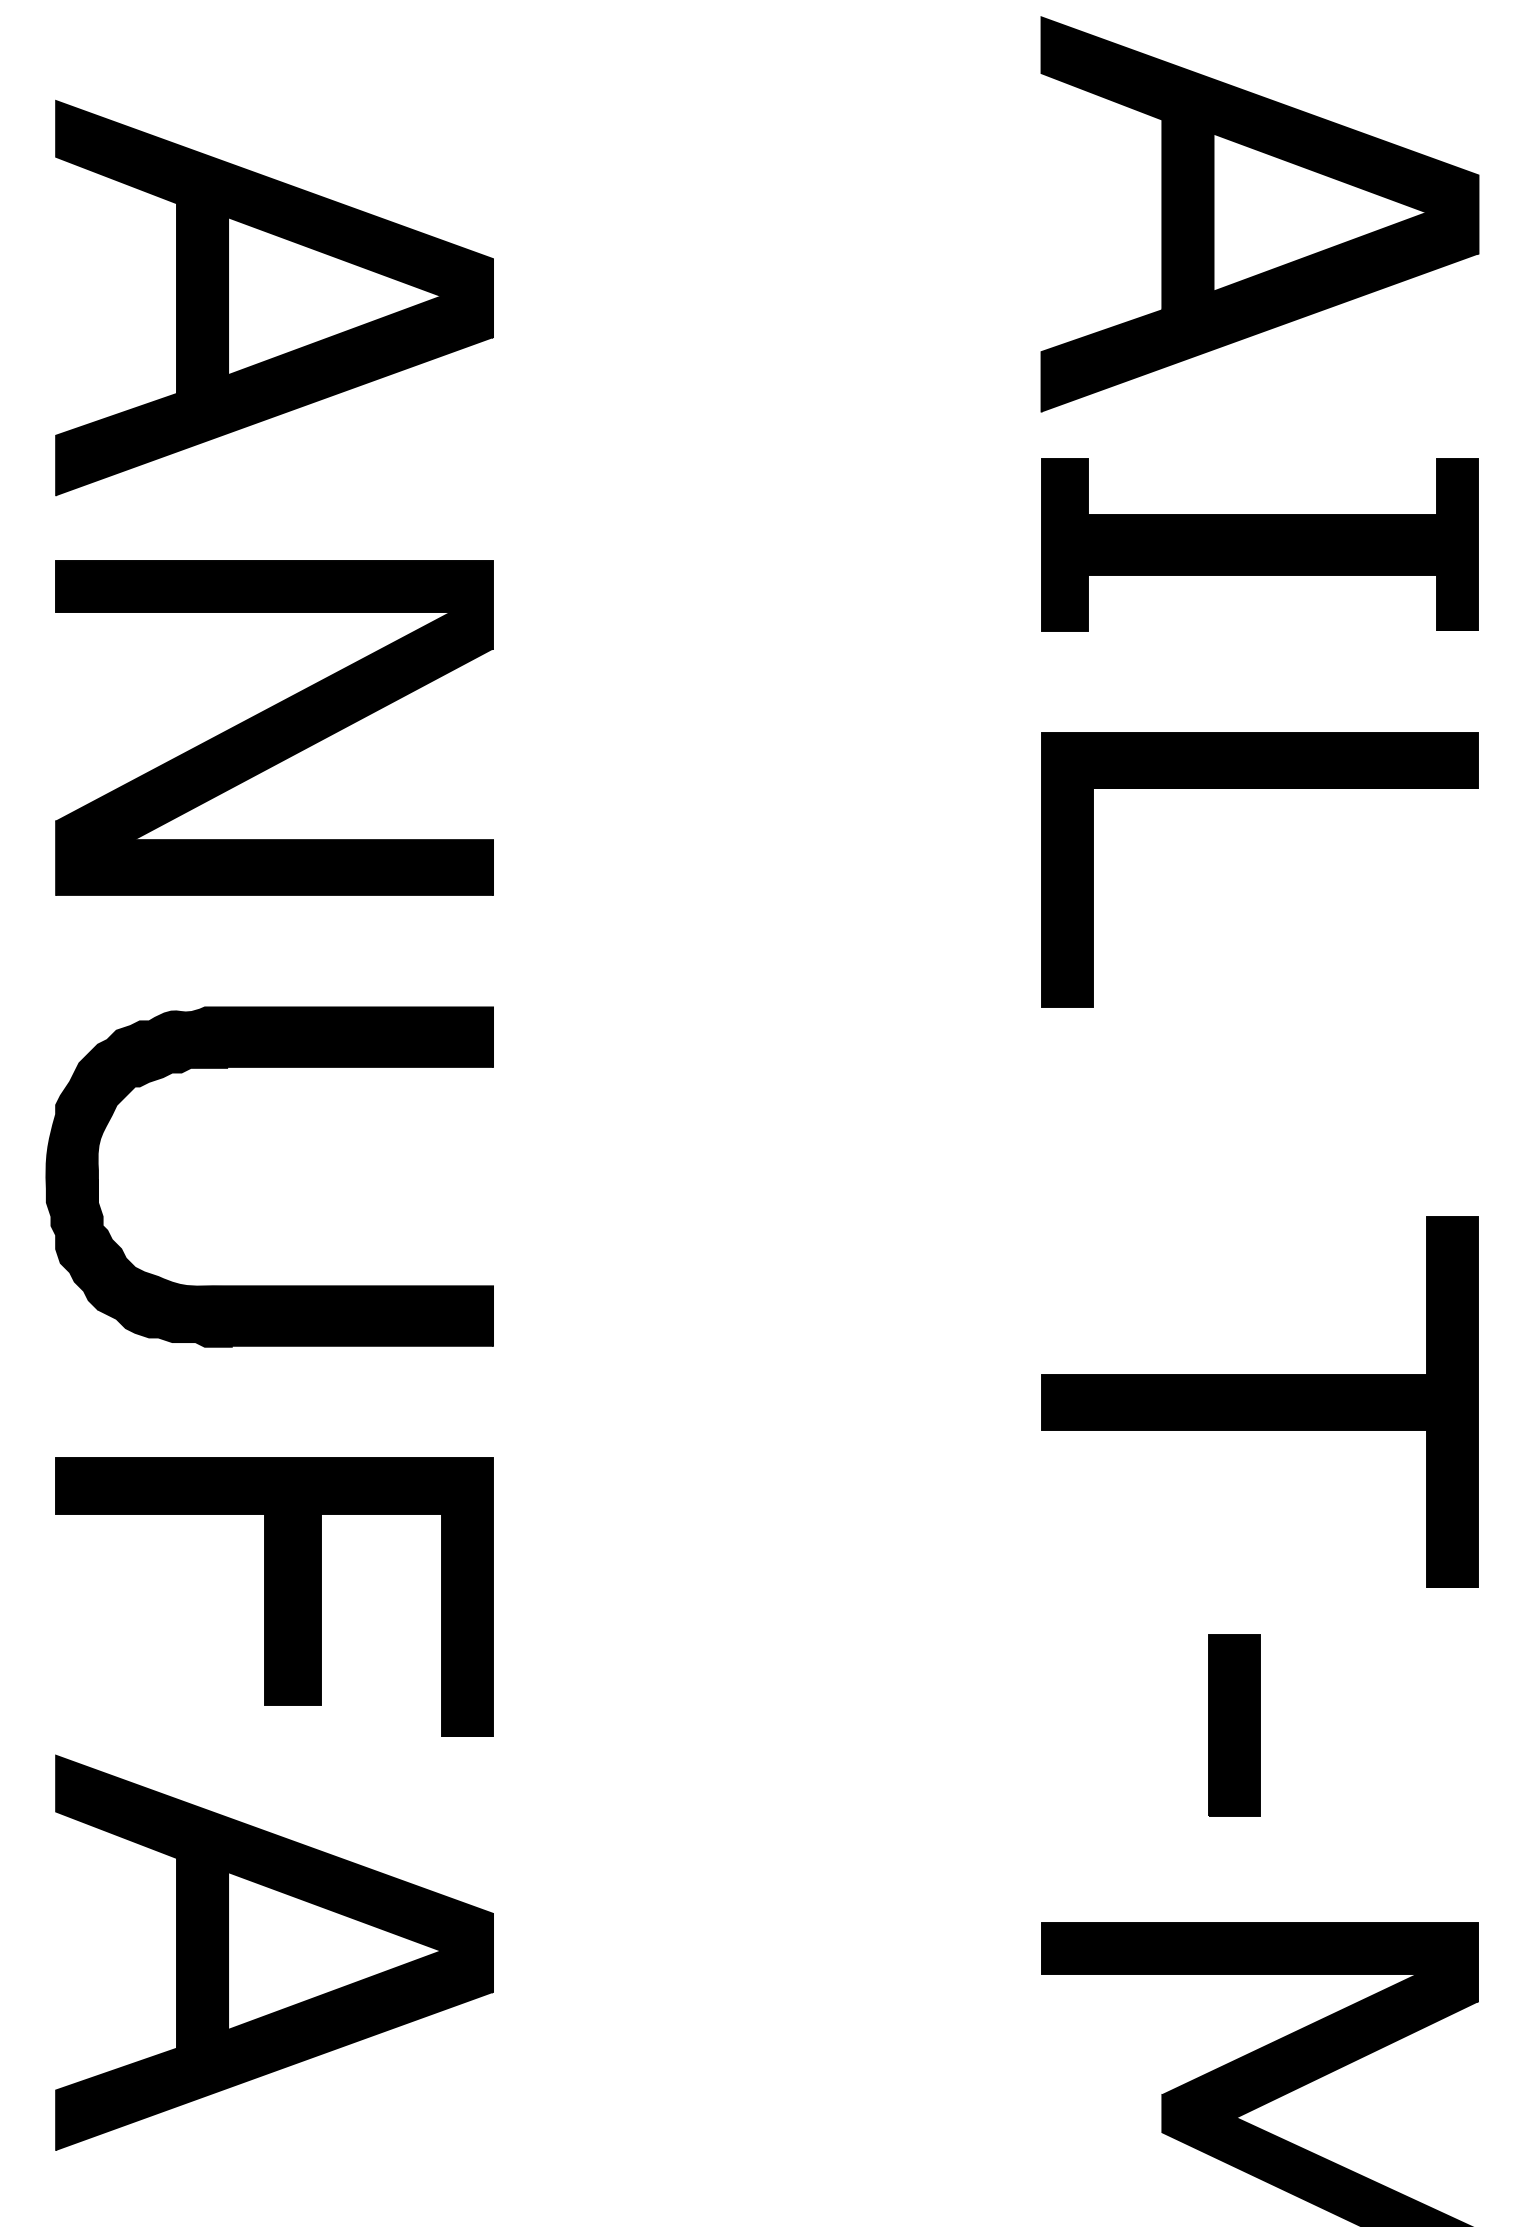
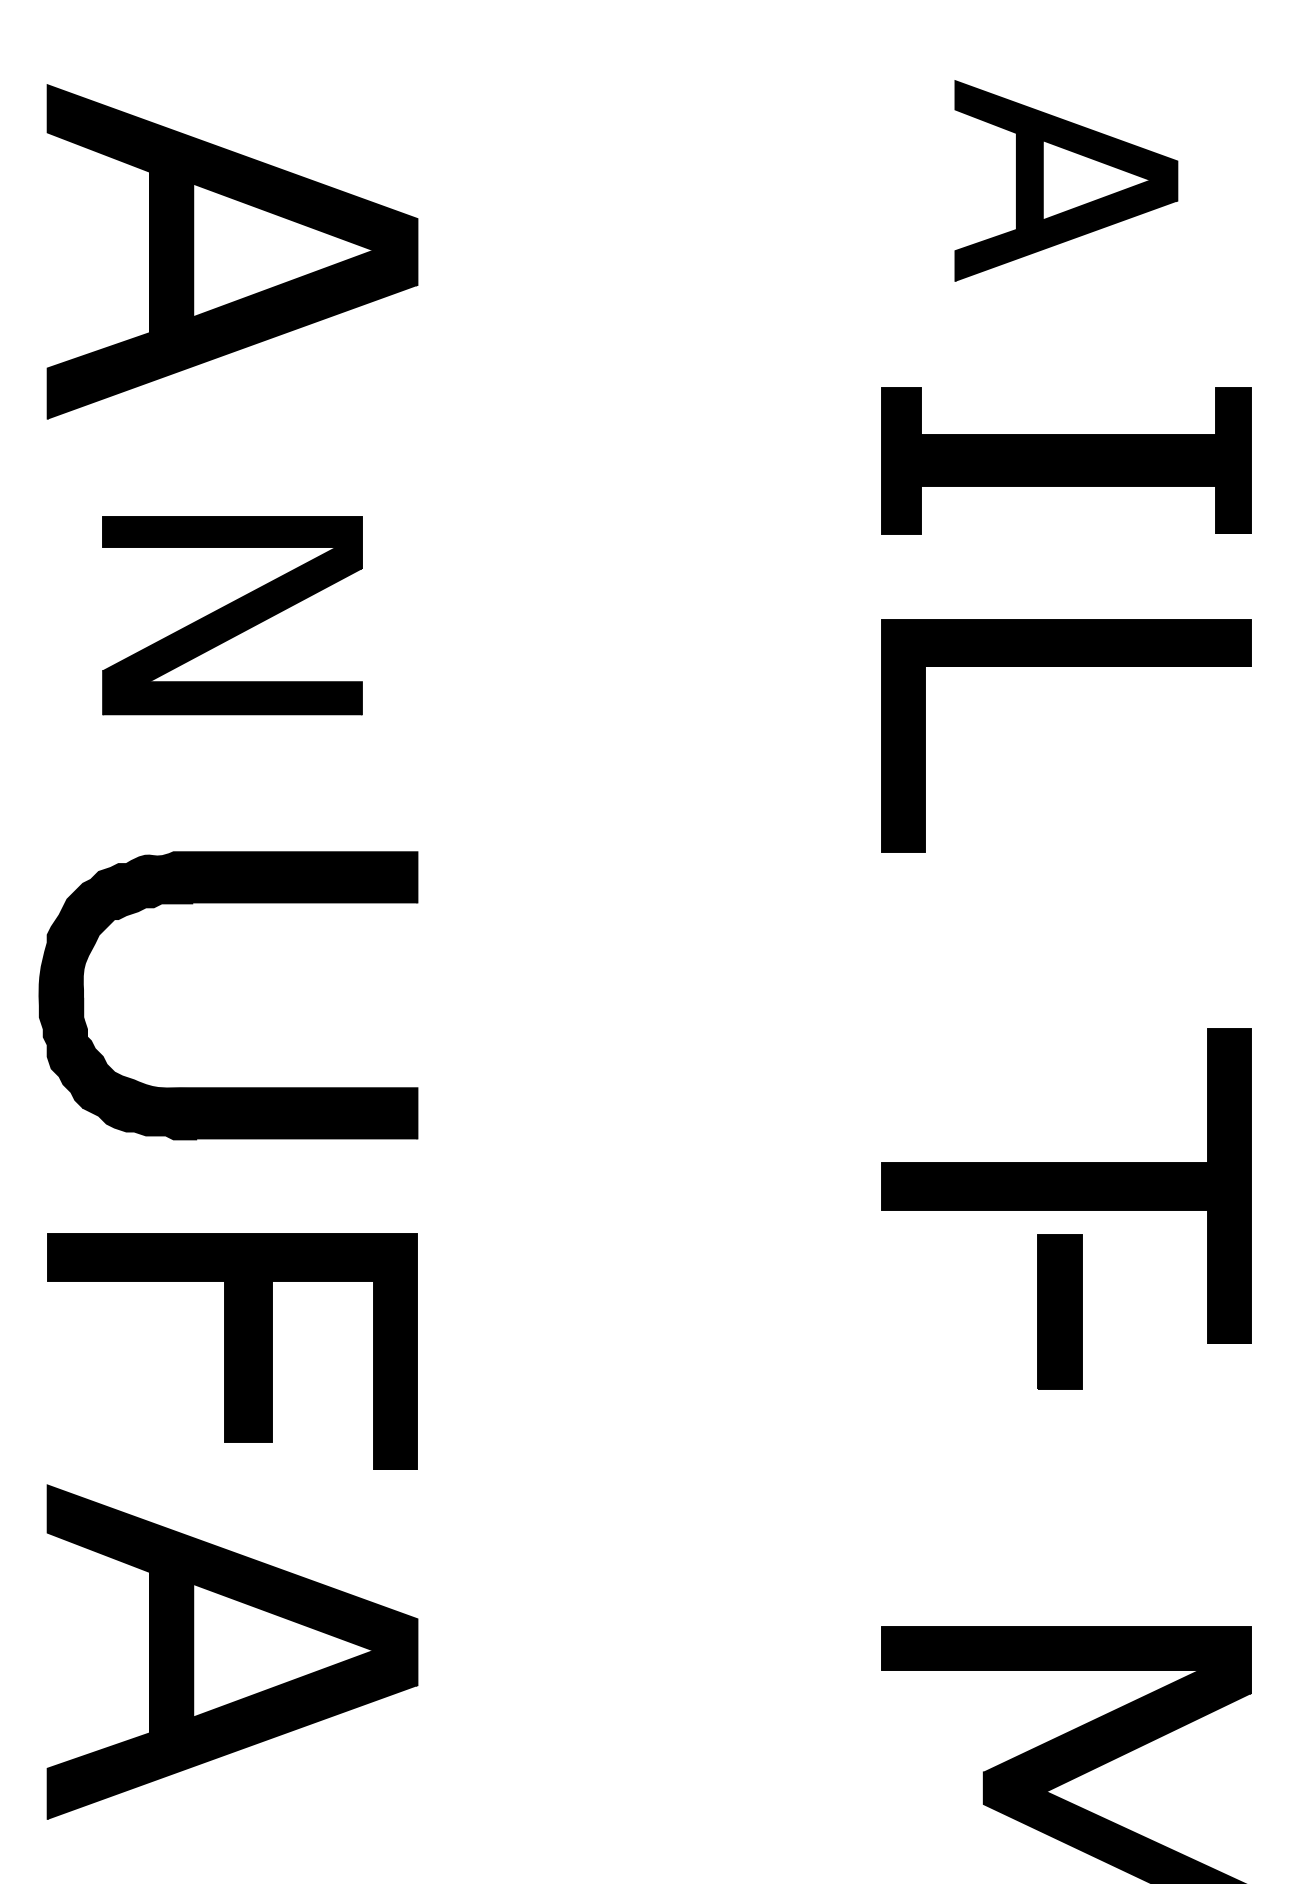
part: (1259, 214) -> (1065, 181), size x0.6
part: (274, 727) -> (232, 615), size x0.7
part: (1234, 1725) -> (1060, 1311), moved

